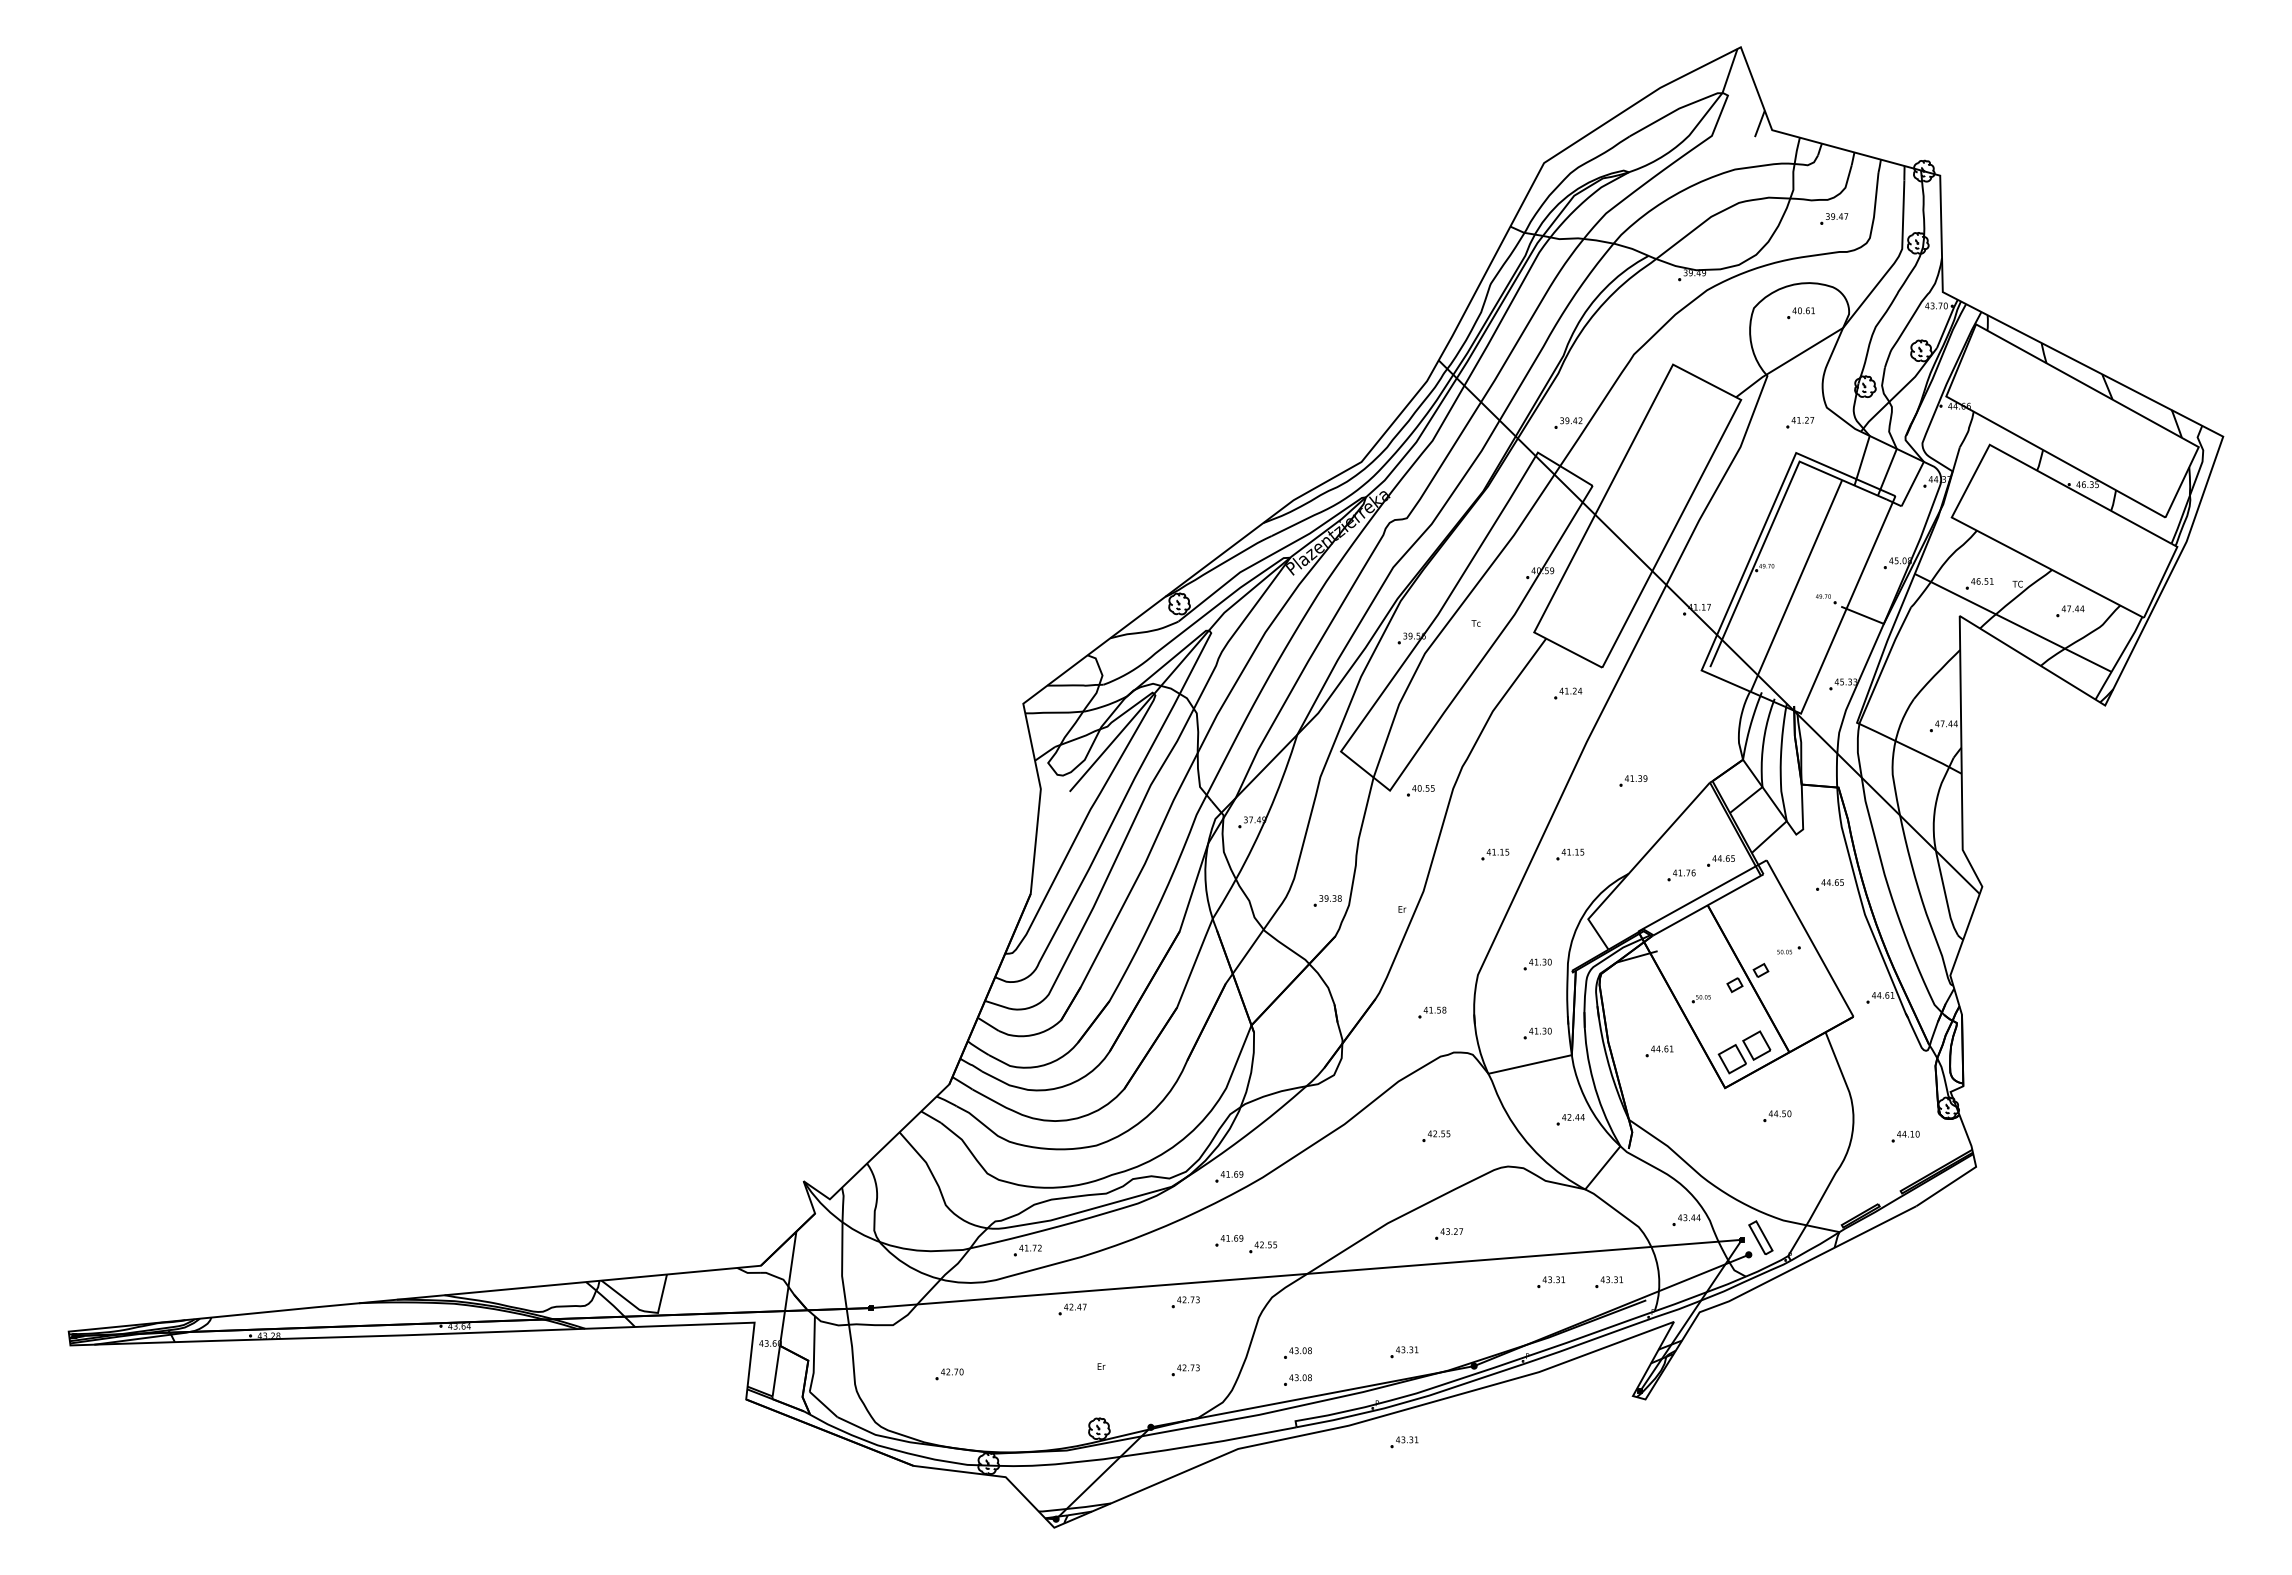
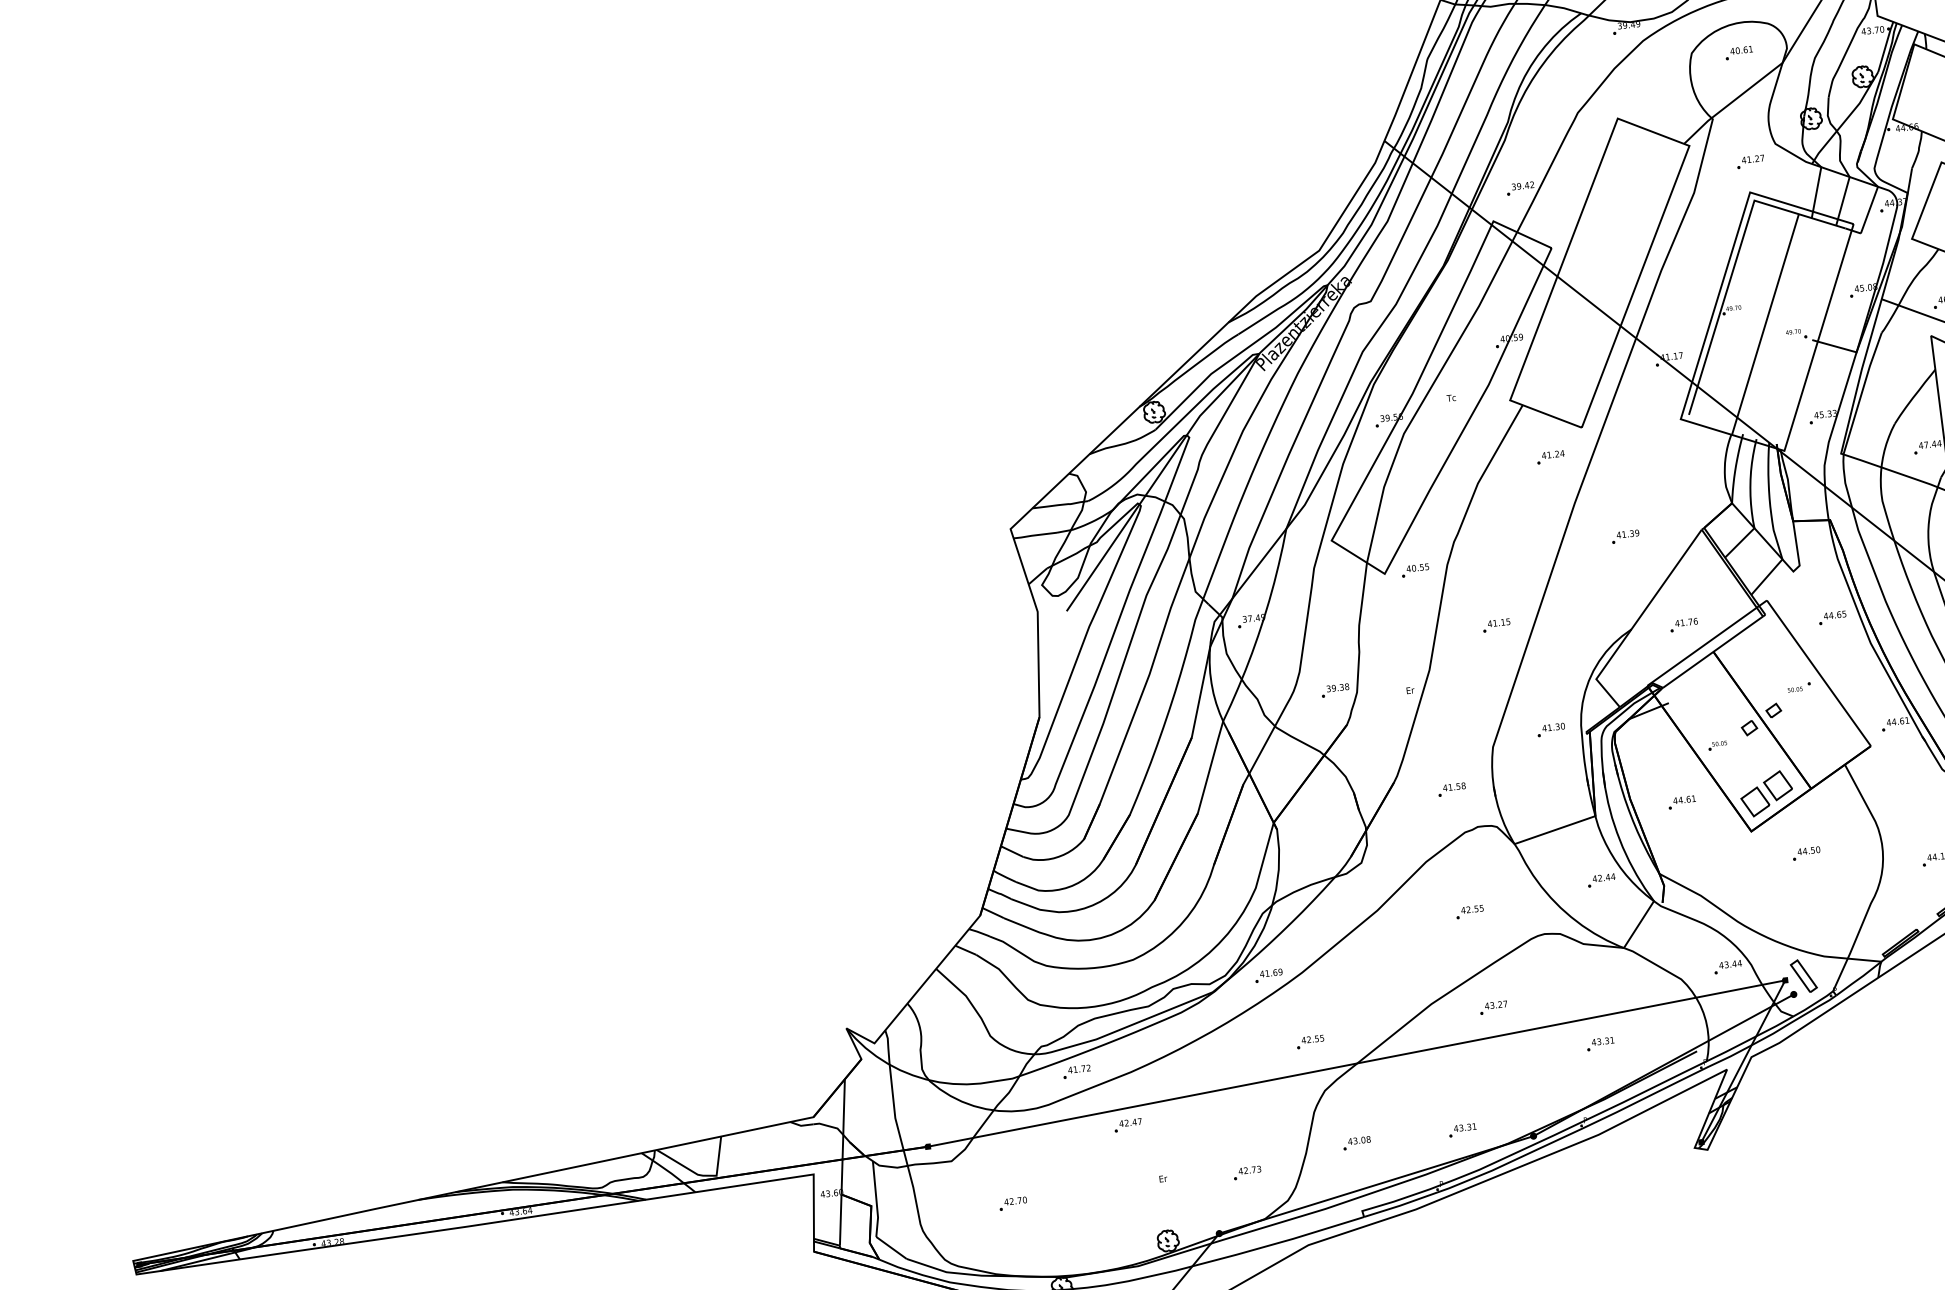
part: (1570, 854) -> (1571, 616), removed
part: (1720, 860) -> (1721, 605), removed
part: (1537, 1033) -> (1558, 798), removed
part: (1229, 1240) -> (1276, 1039), removed
part: (1609, 1282) -> (1658, 1037), removed
part: (1185, 1302) -> (1239, 1105), removed
part: (1297, 1379) -> (1359, 1169), removed
part: (1404, 1442) -> (1472, 1219), removed

